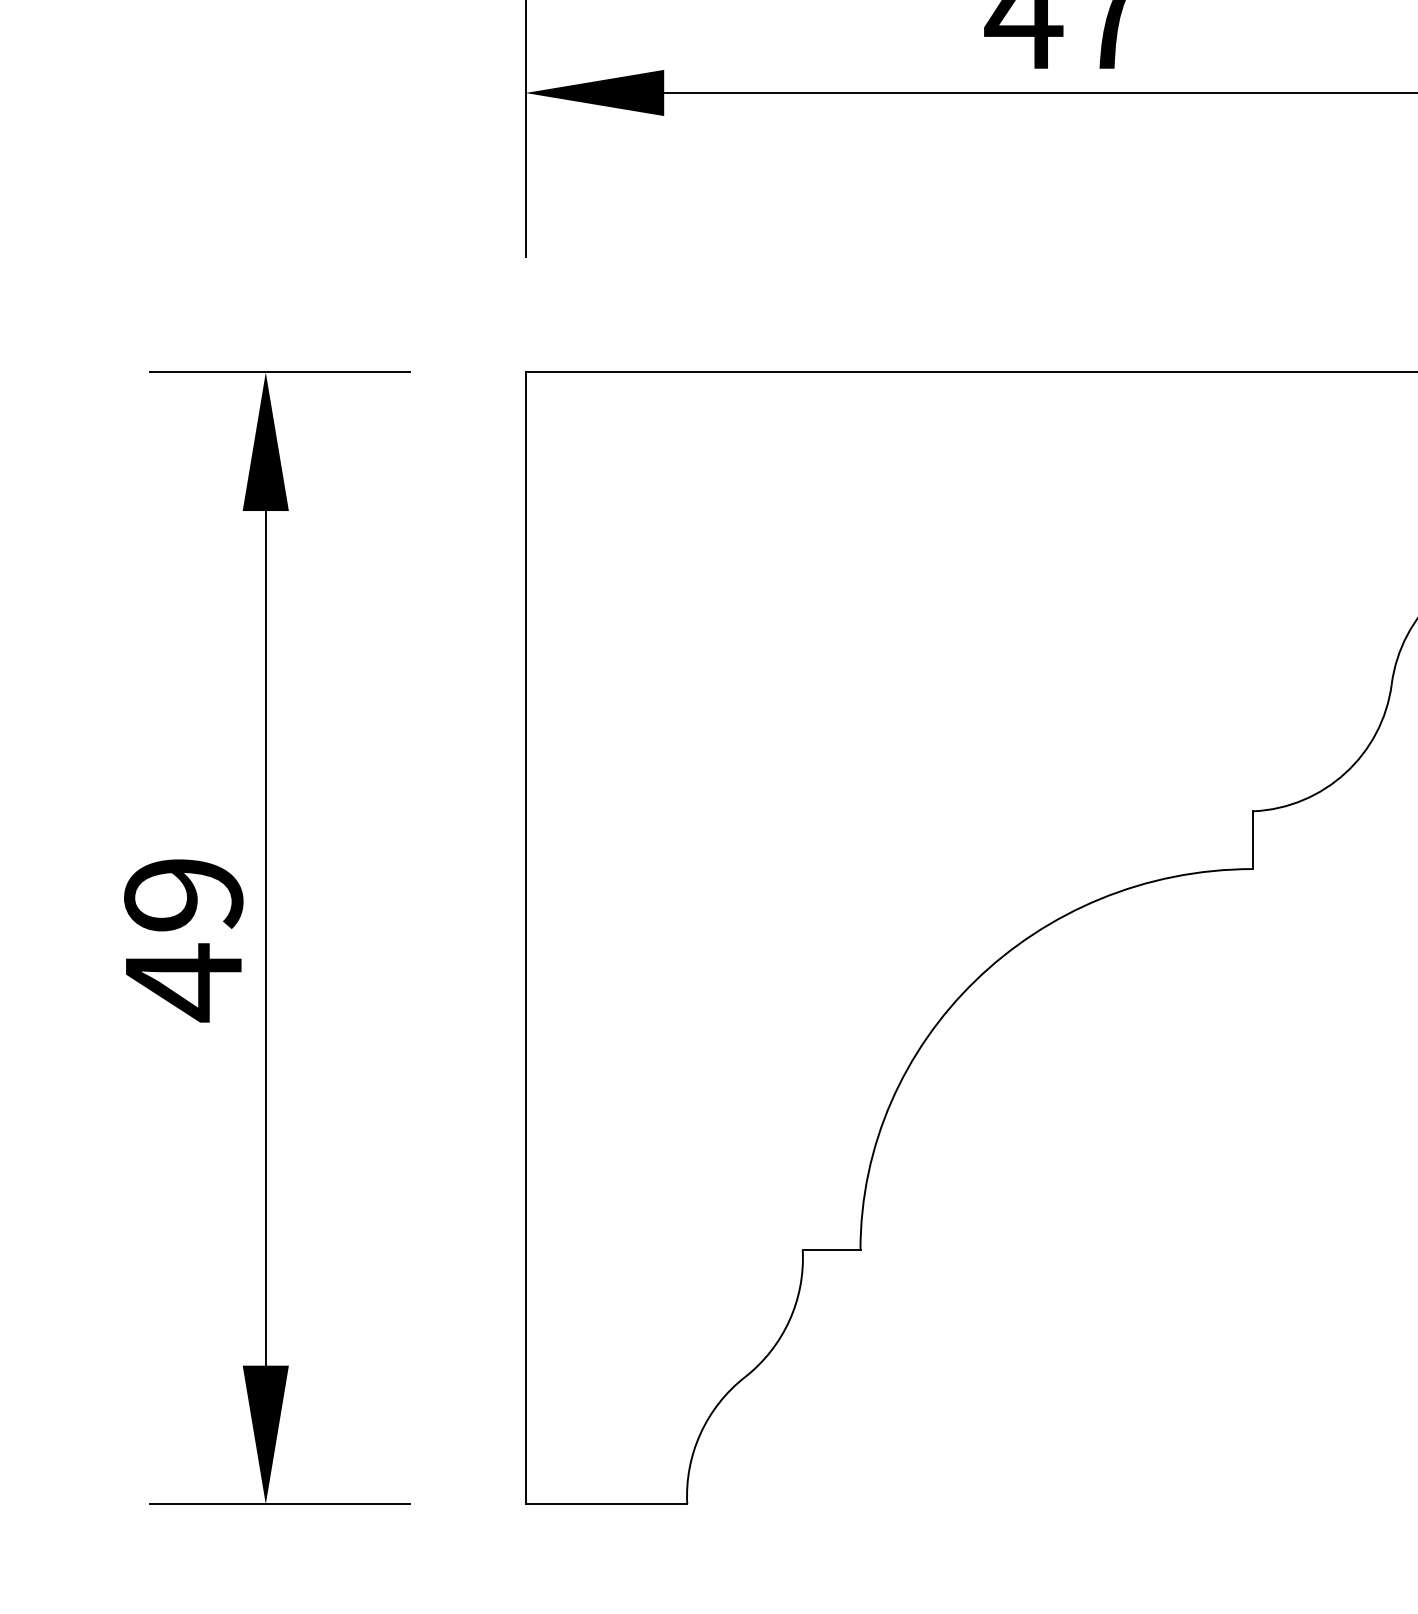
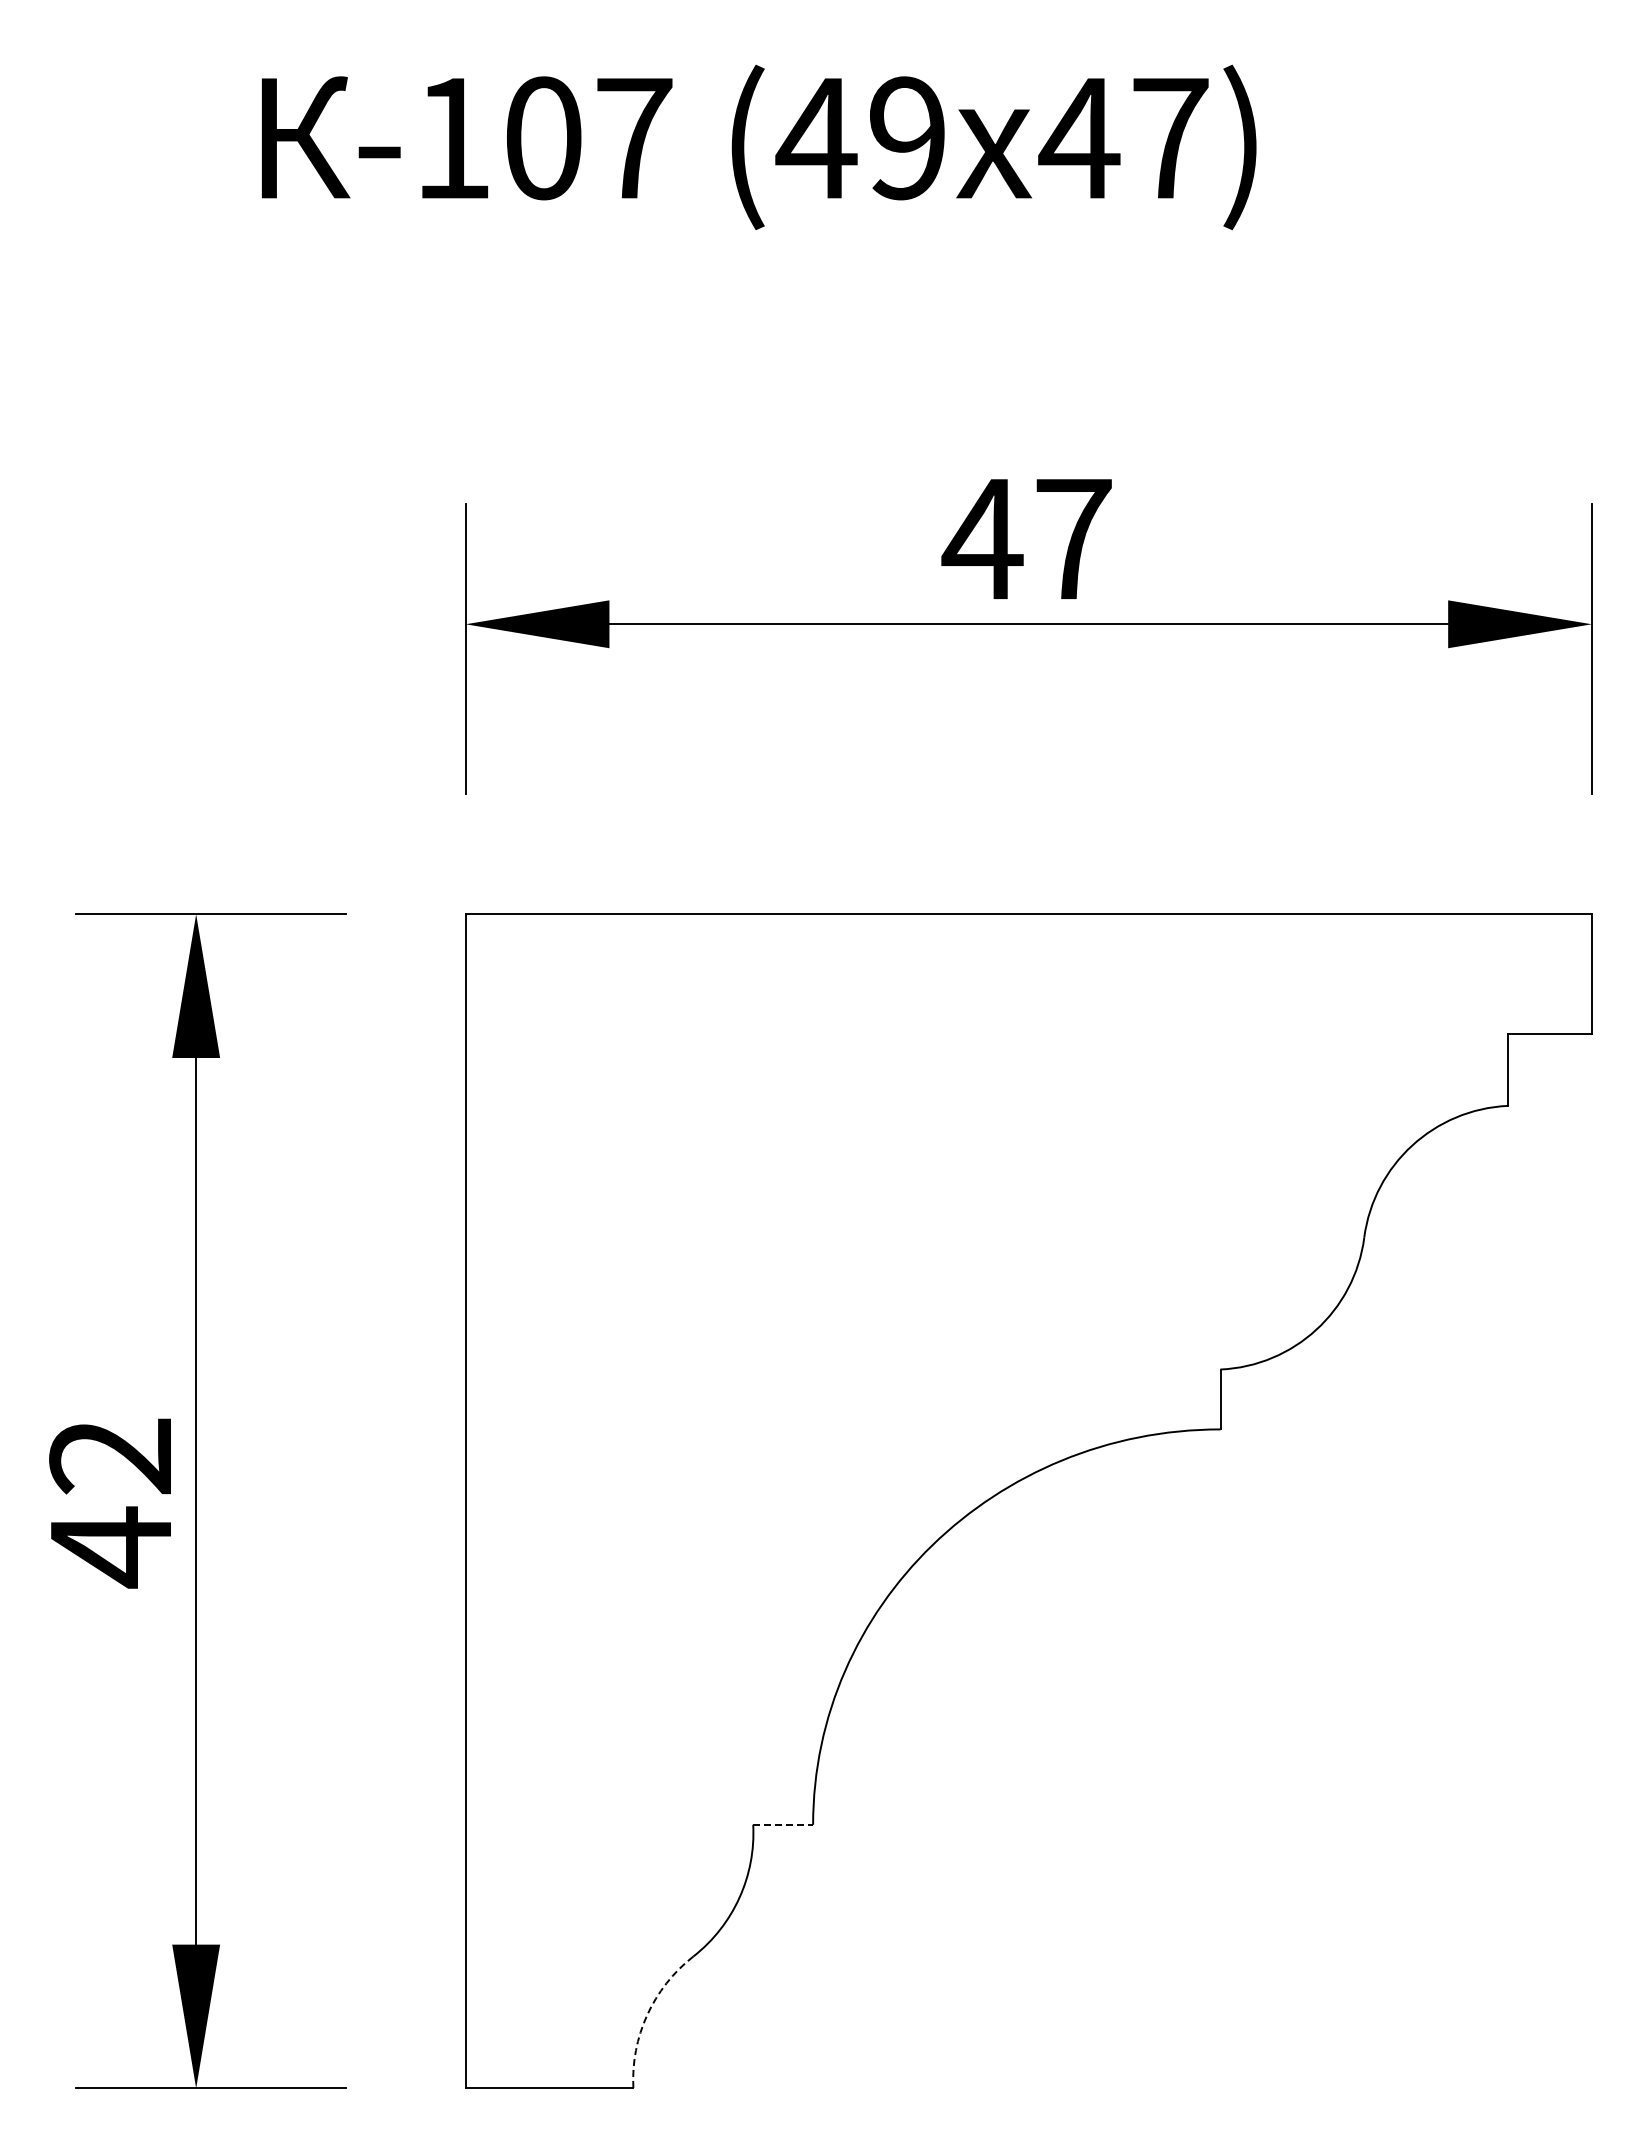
text: (184, 895) -> (111, 1456), 49 -> 42
line: (831, 1249) -> (783, 1824), solid -> dashed
arc: (700, 1433) -> (647, 2015), solid -> dashed

